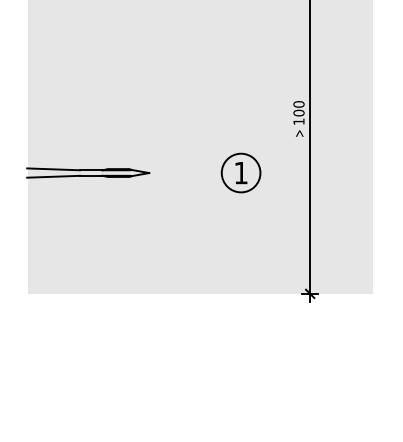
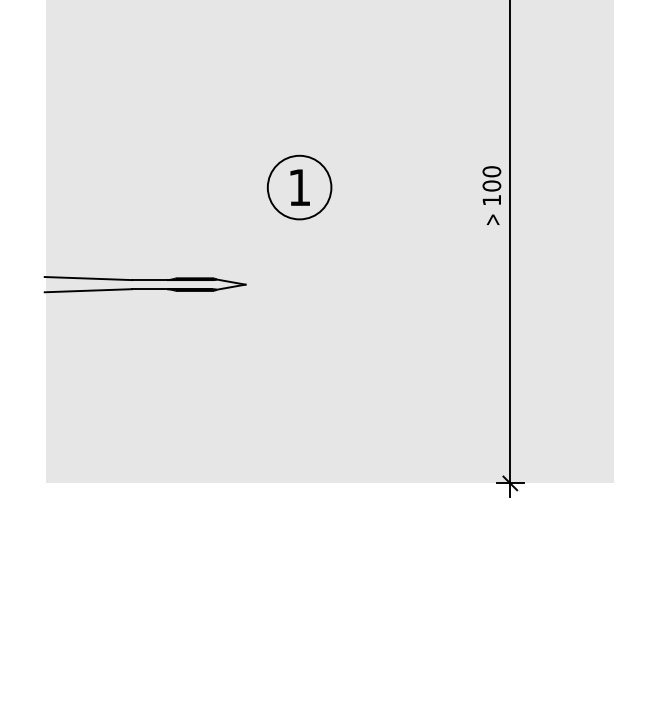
part: (240, 172) -> (298, 186), moved

